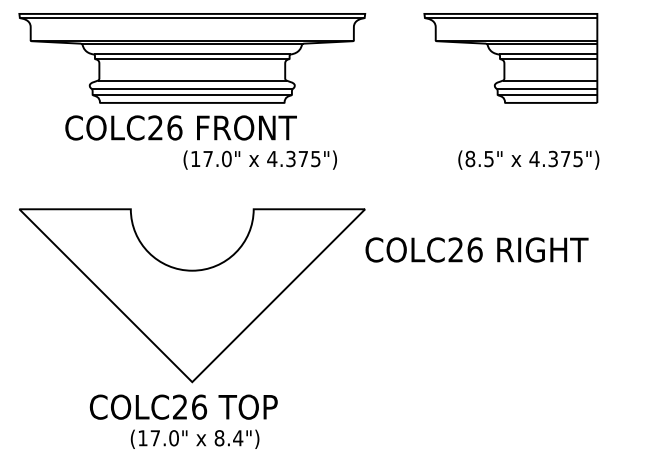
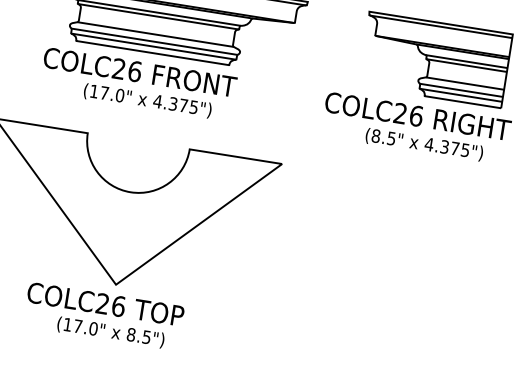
part: (510, 58) -> (434, 60), moved
text: (259, 159) -> (147, 100), moved
text: (476, 249) -> (417, 115), moved
text: (238, 438) -> (146, 337), 8.4") -> 8.5")

